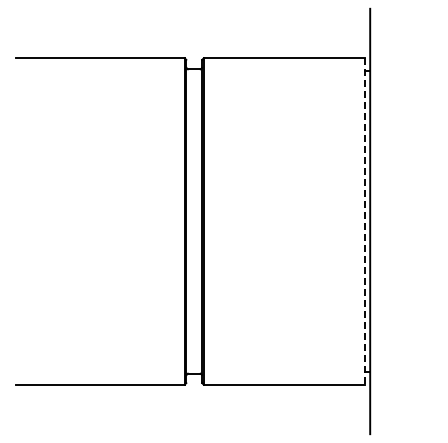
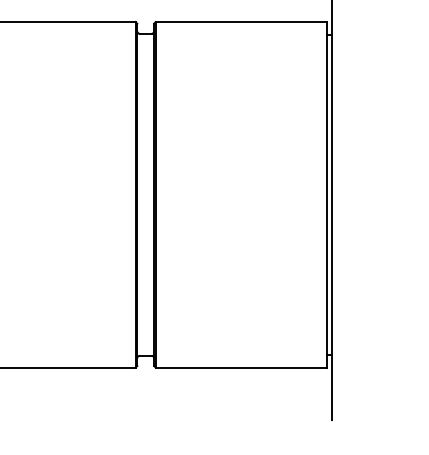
line: (365, 221) -> (327, 194), dashed -> solid

